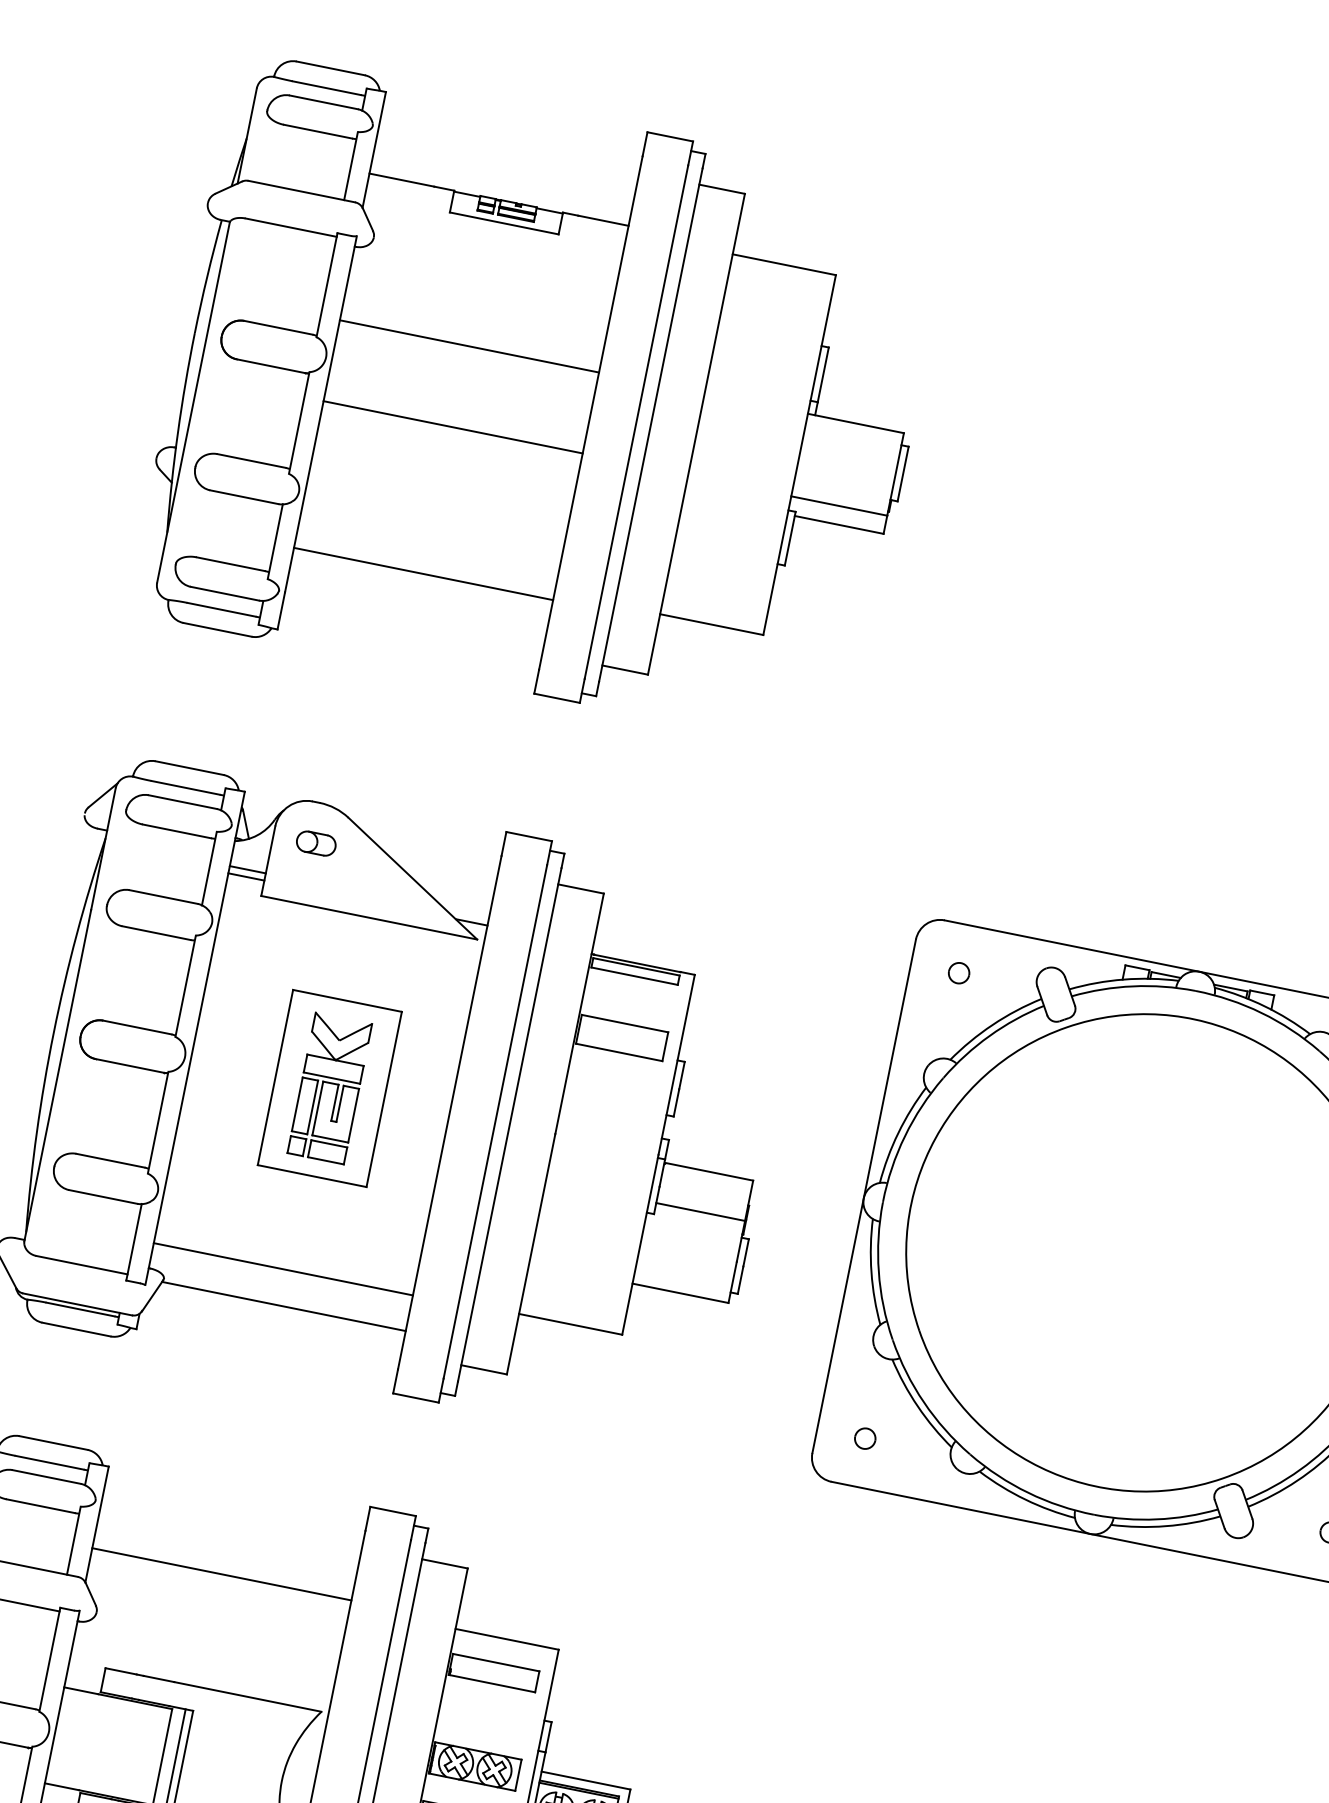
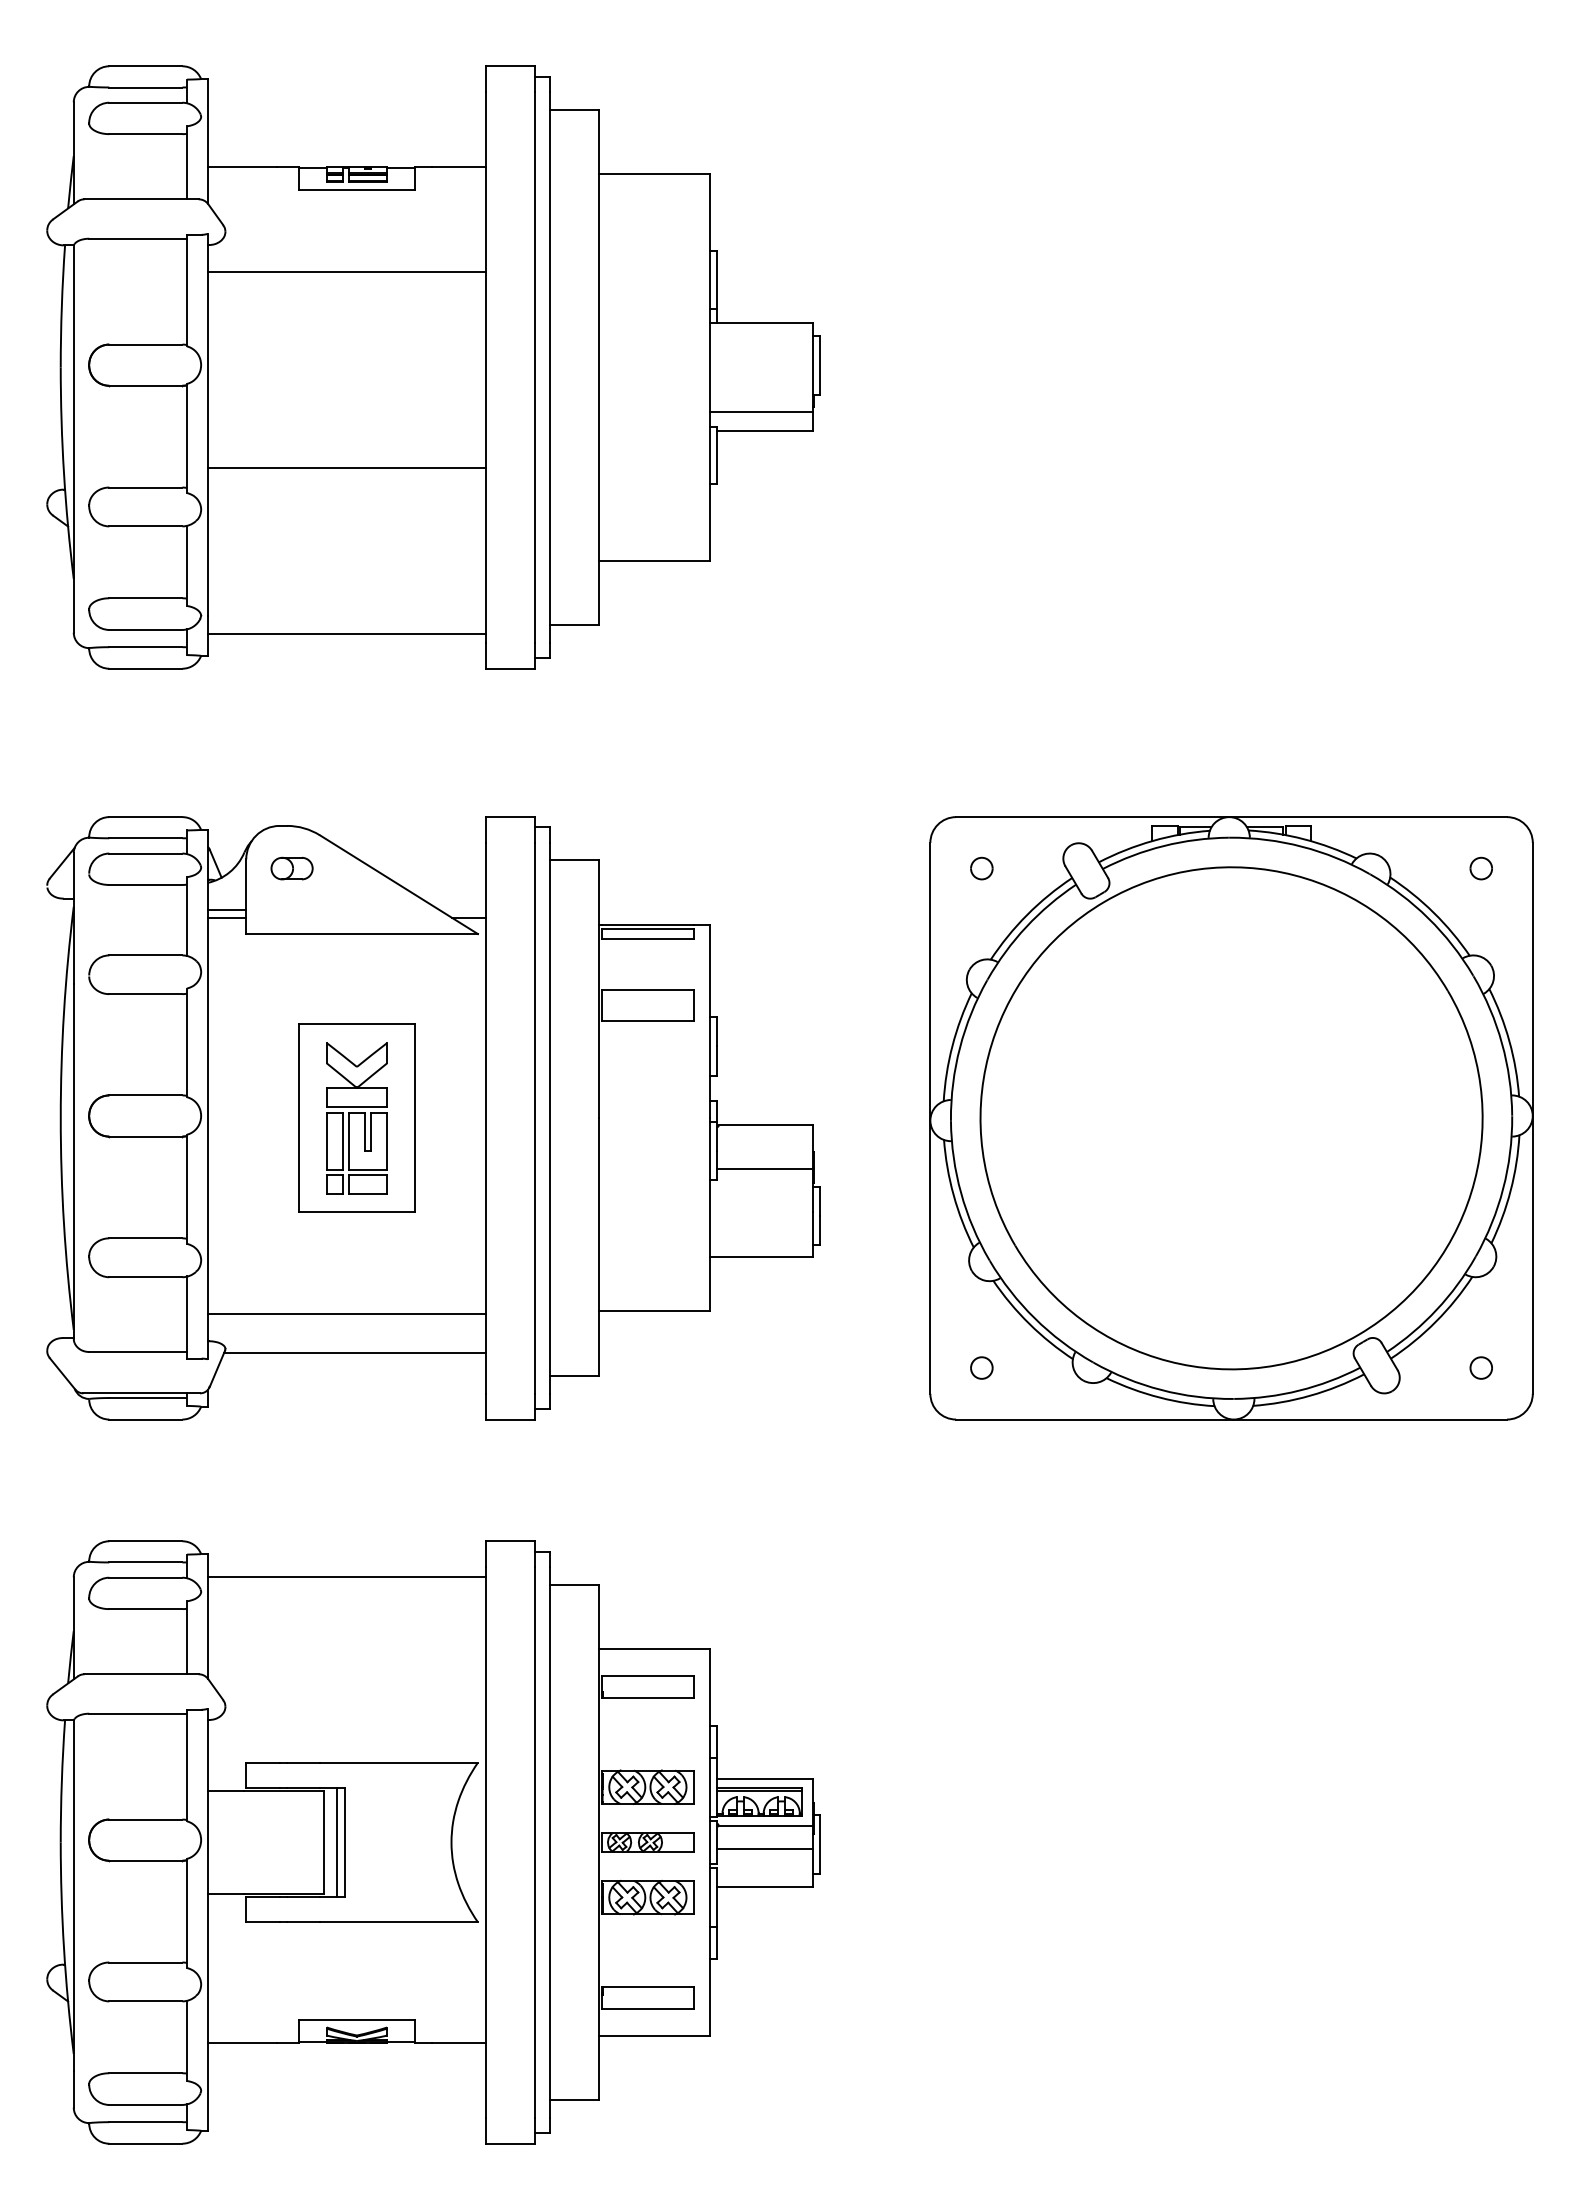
line: (469, 346) -> (346, 272), moved
line: (453, 426) -> (346, 467), moved
line: (423, 574) -> (346, 634), moved
line: (221, 1574) -> (346, 1576), moved

